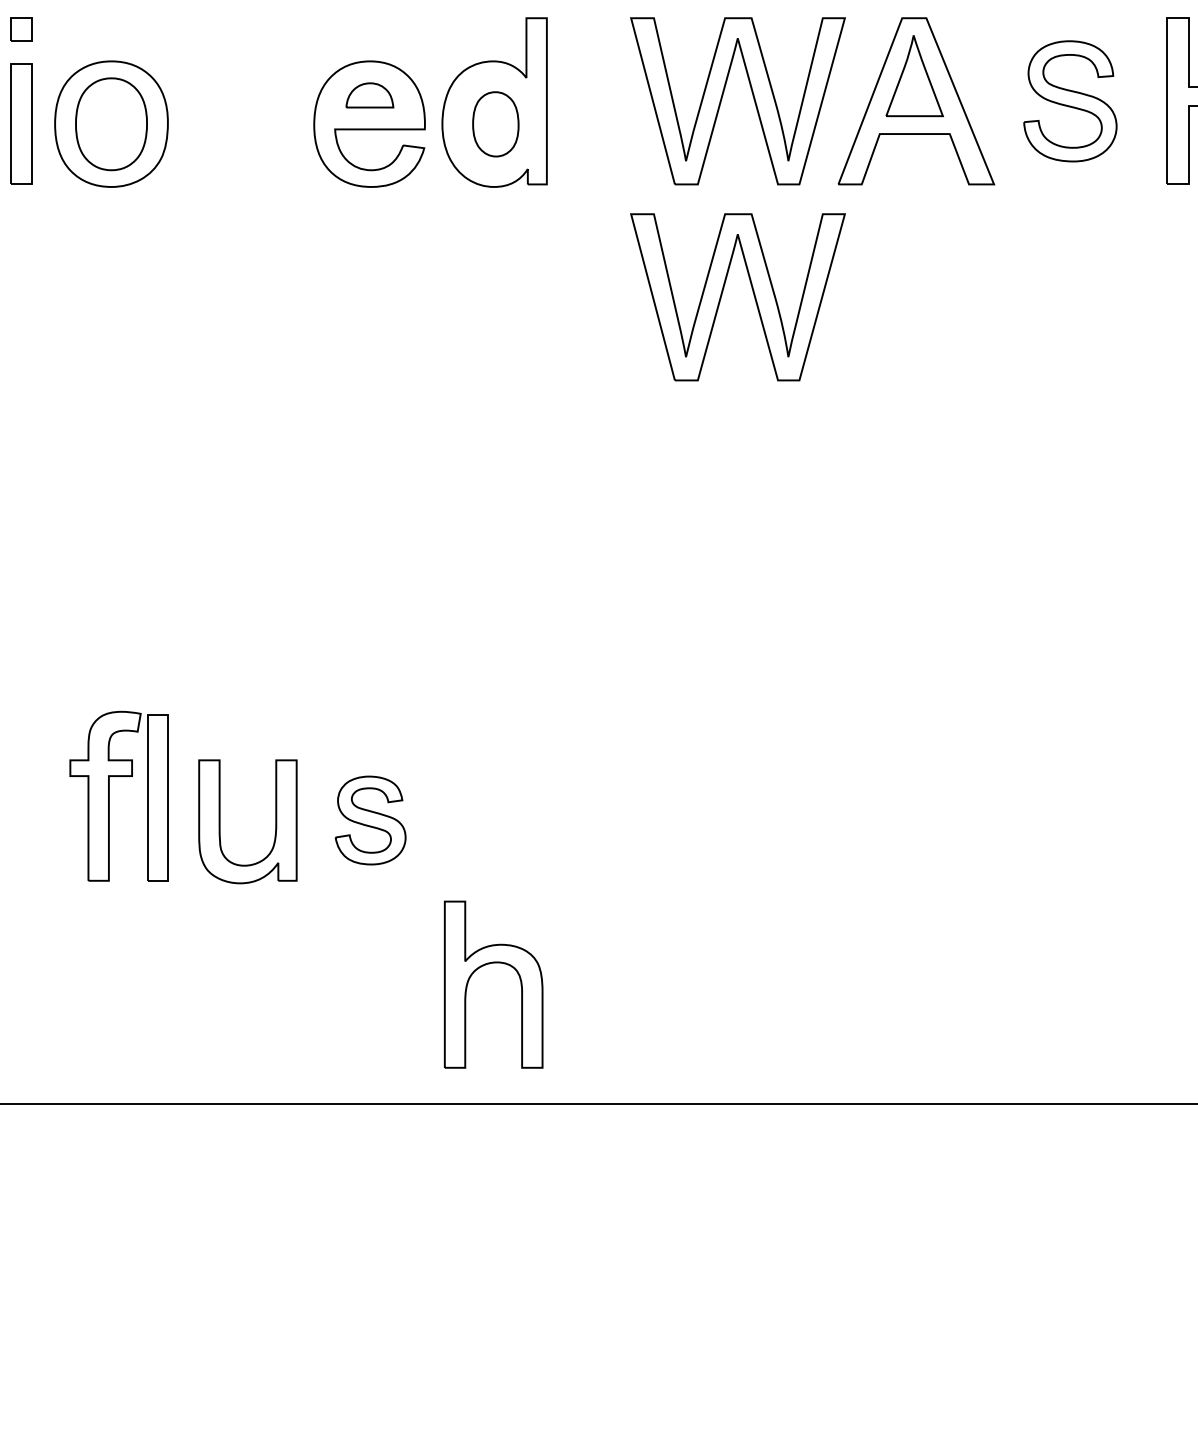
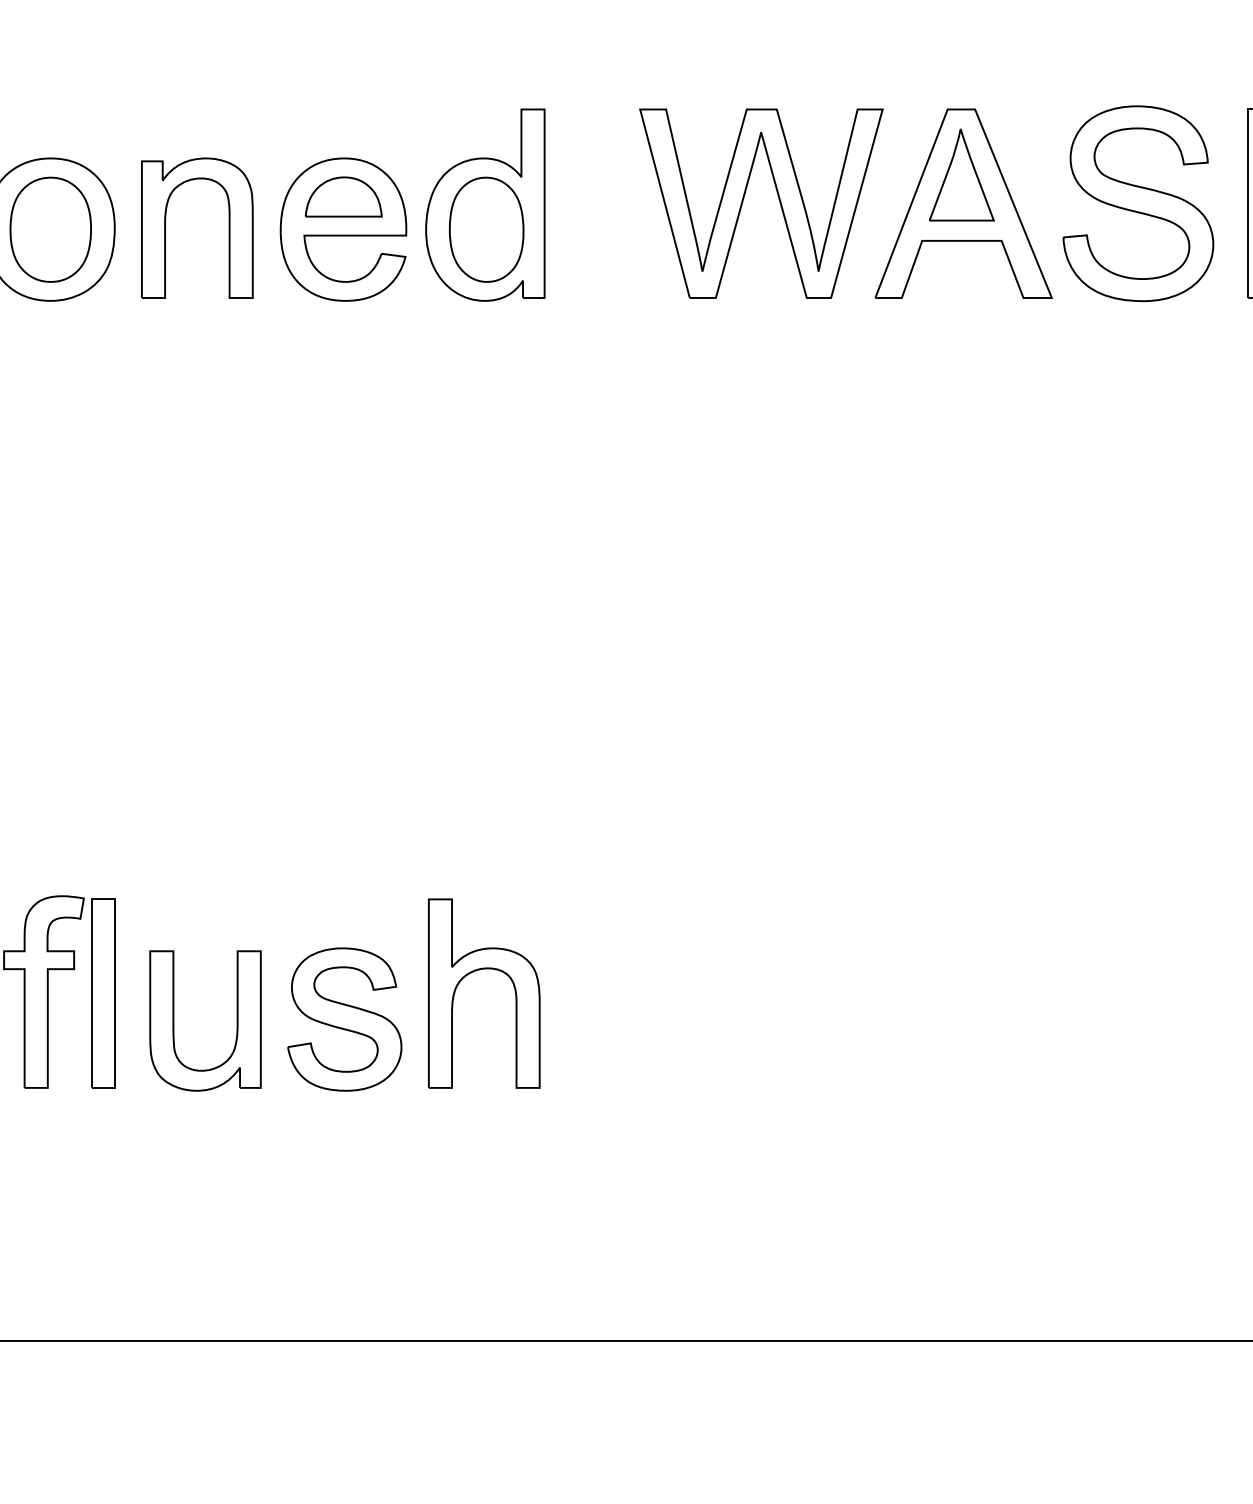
part: (369, 95) -> (343, 197), size x1.43
part: (1070, 101) -> (1138, 203), size x1.43
part: (213, 122) -> (166, 227), added
part: (495, 124) -> (486, 230), size x1.43
part: (722, 295) -> (743, 423), removed
part: (370, 820) -> (344, 1019), size x1.43
part: (489, 964) -> (479, 970), moved

